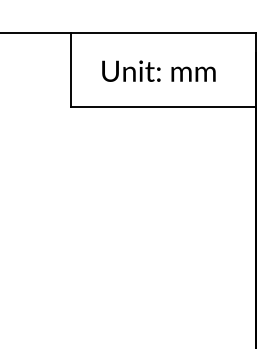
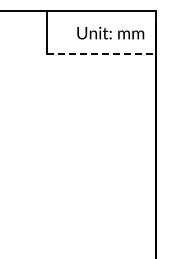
text: (158, 70) -> (110, 32), moved
line: (163, 107) -> (101, 54), solid -> dashed

